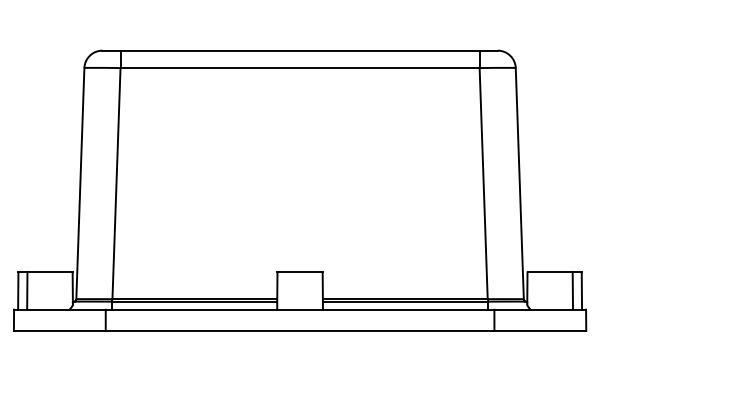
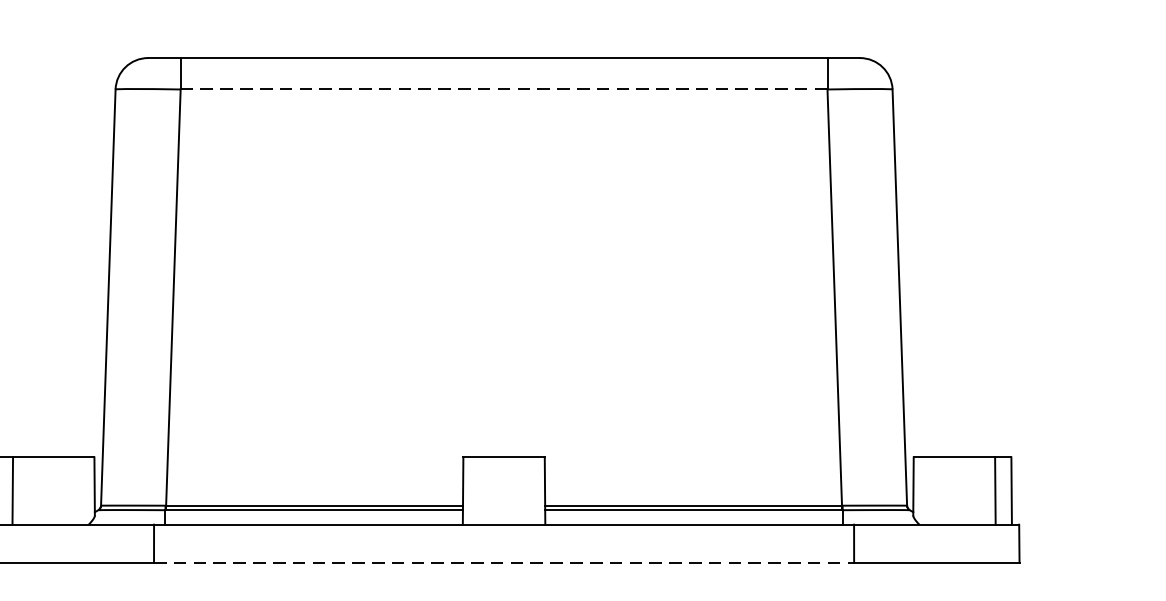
line: (300, 68) -> (504, 90), solid -> dashed
line: (300, 330) -> (504, 562), solid -> dashed

